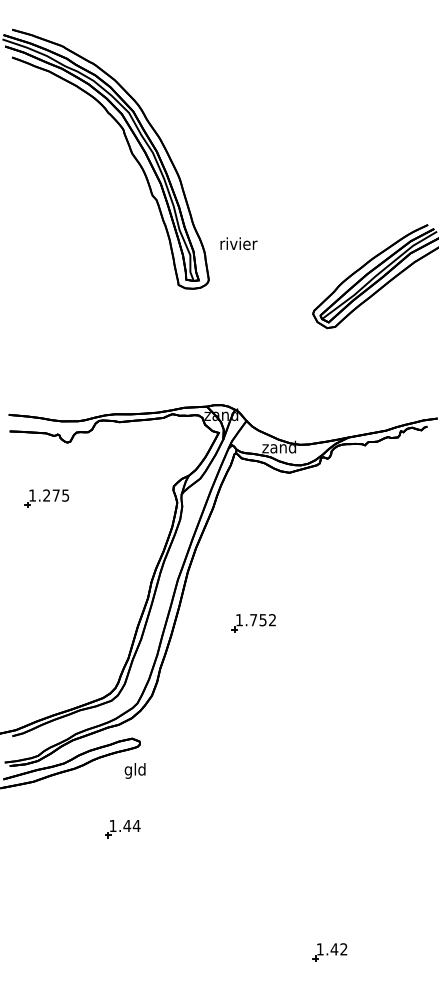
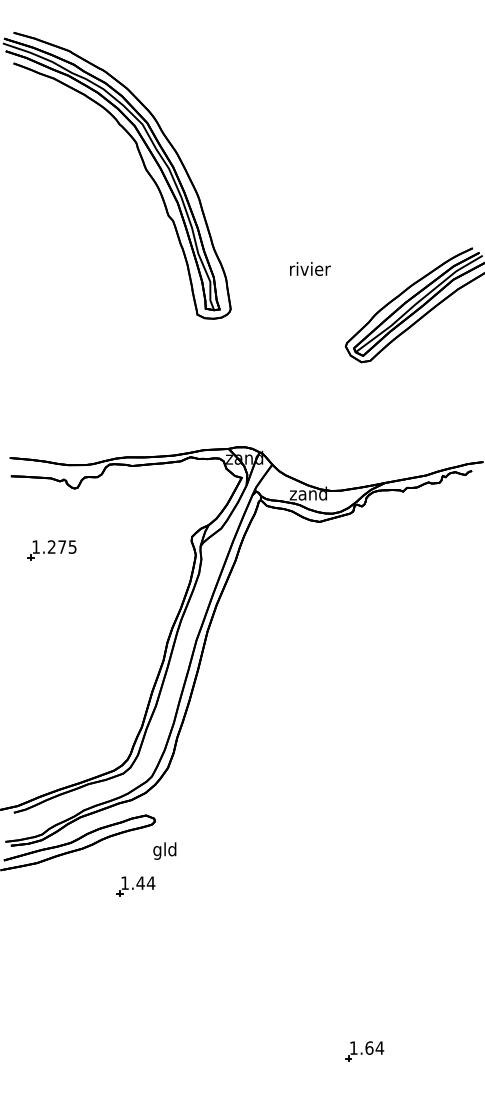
text: (238, 243) -> (309, 268), moved
part: (253, 623) -> (280, 688), removed
text: (134, 770) -> (164, 850), moved
part: (122, 829) -> (135, 887), moved
text: (338, 949) -> (373, 1048), 1.42 -> 1.64

